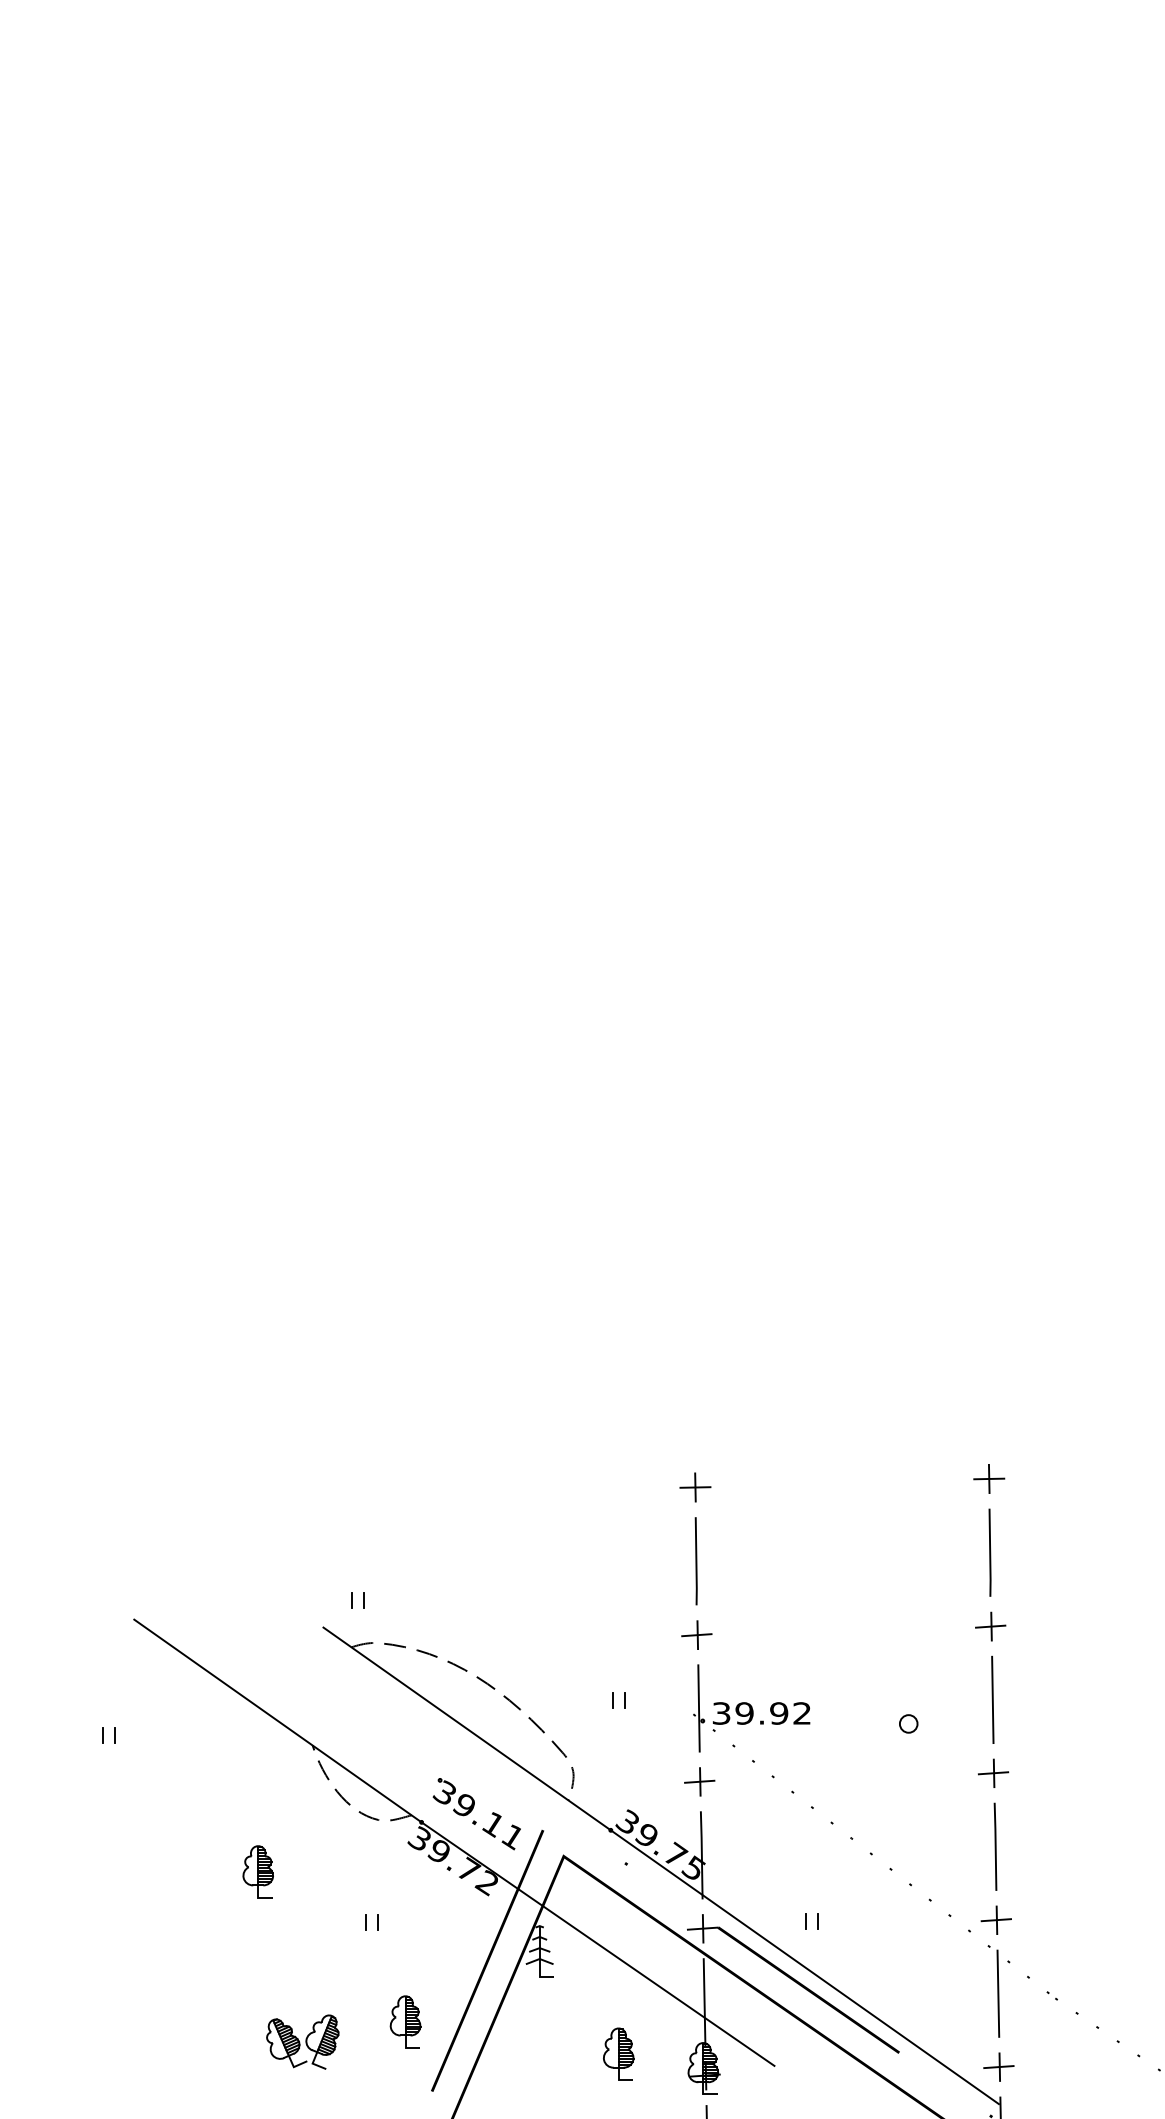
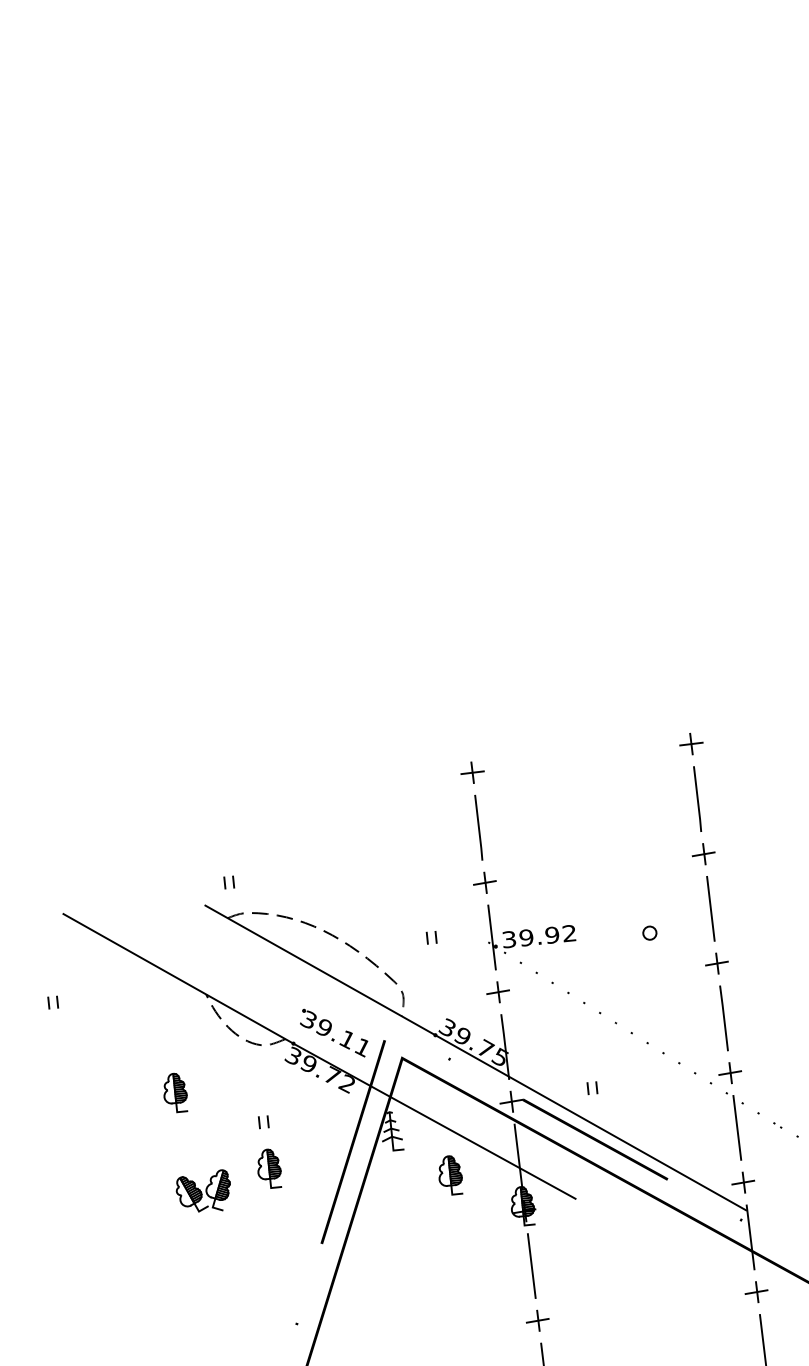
part: (405, 2021) -> (269, 1168), moved
part: (302, 2041) -> (203, 1191), moved
part: (618, 2053) -> (450, 1175), moved

